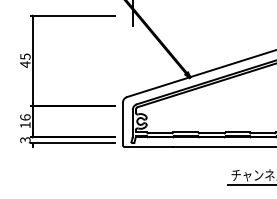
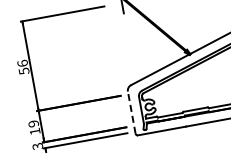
text: (25, 60) -> (23, 67), 45 -> 56
text: (25, 117) -> (33, 123), 16 -> 19
line: (122, 123) -> (131, 112), solid -> dashed

